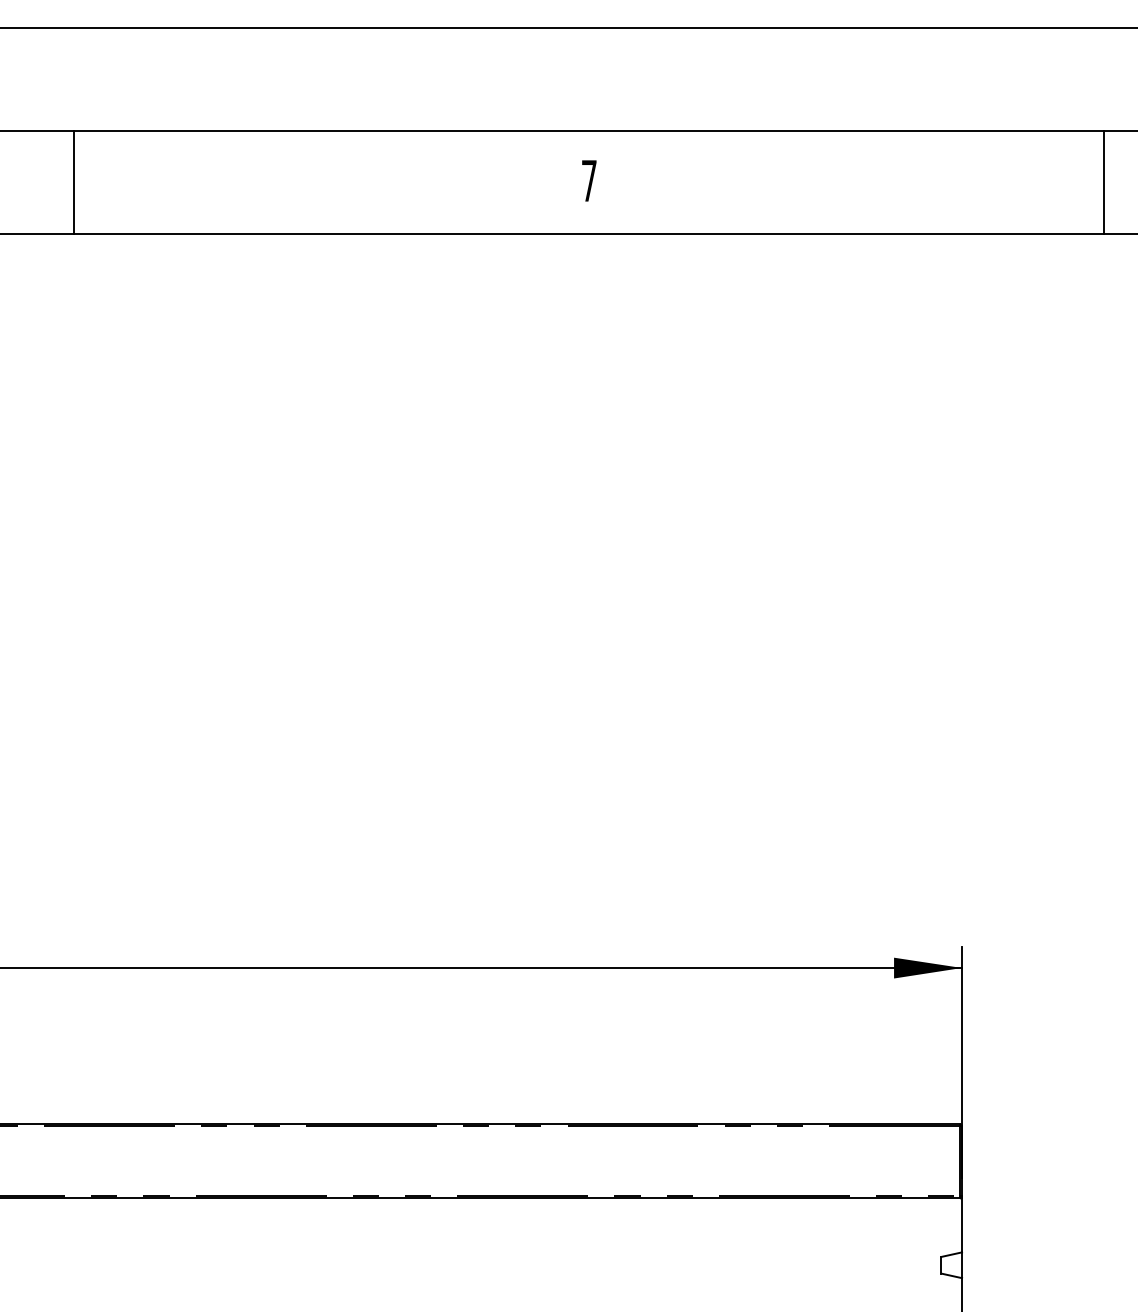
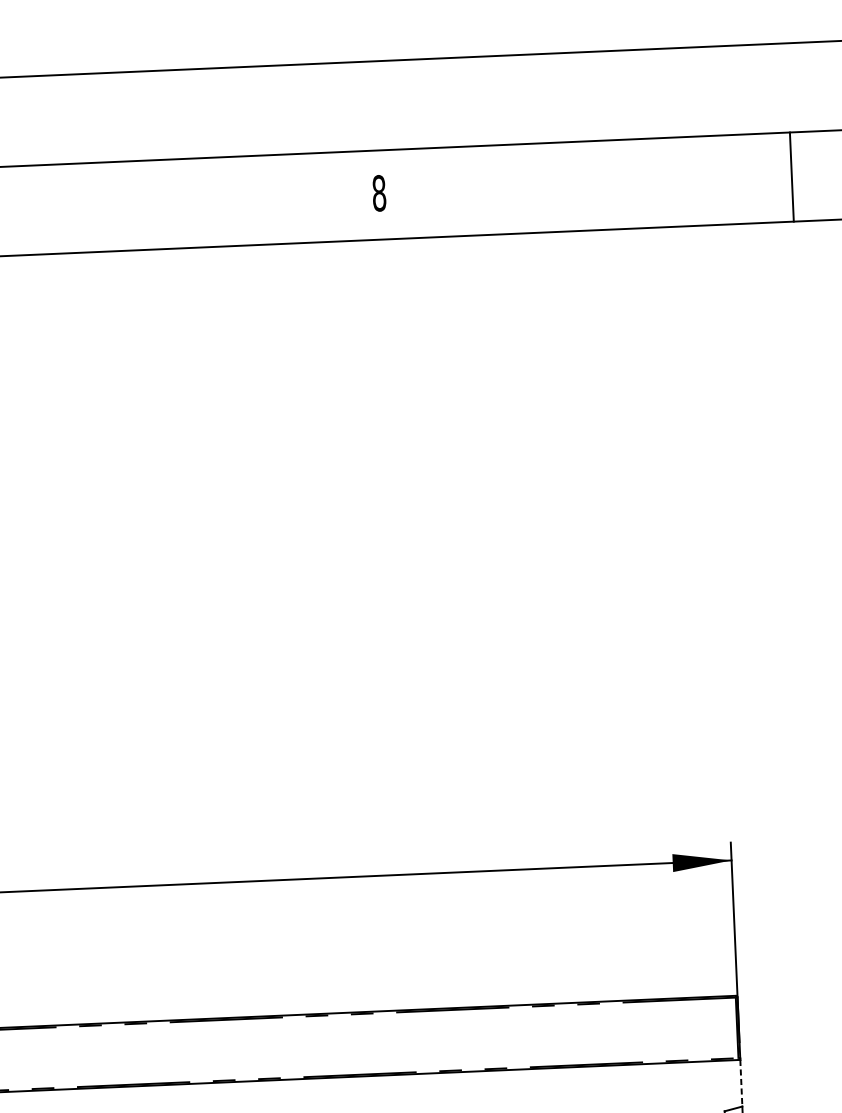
text: (588, 180) -> (378, 192), 7 -> 8
line: (1103, 182) -> (791, 176), moved
line: (962, 1225) -> (741, 1083), solid -> dashed

